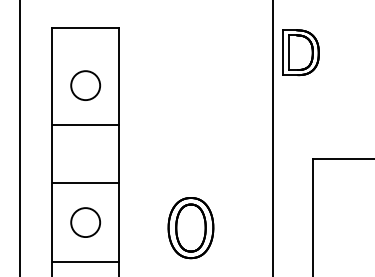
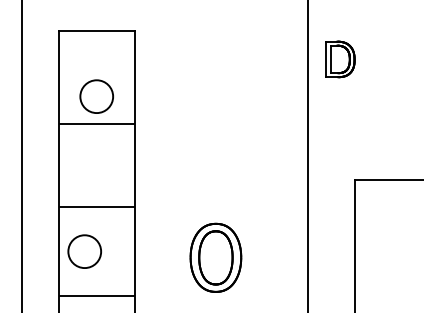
part: (301, 52) -> (340, 59), size x0.7
line: (85, 125) -> (96, 124), moved
circle: (85, 222) -> (84, 251), moved

